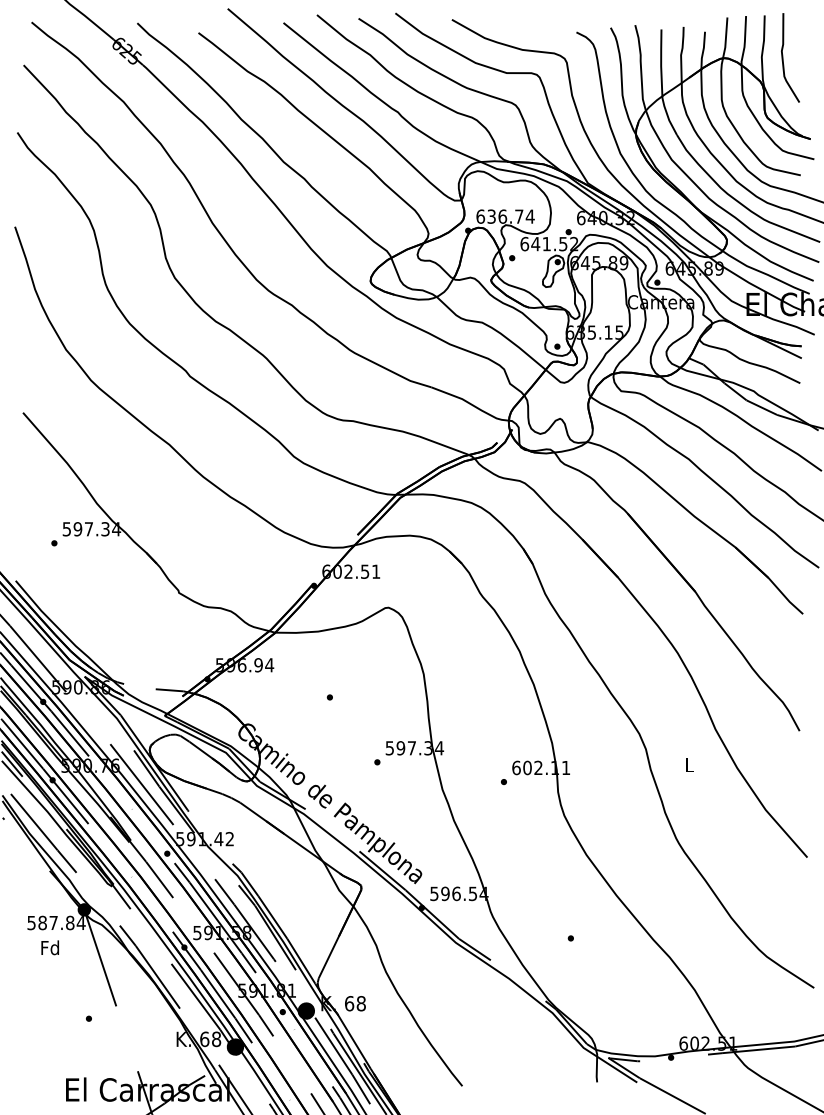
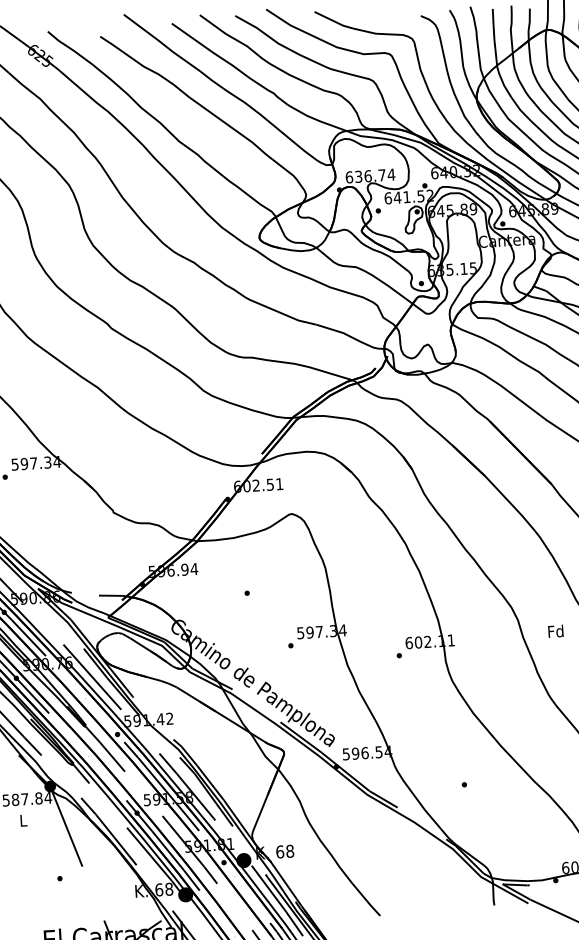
text: (689, 764) -> (555, 630), L -> Fd
text: (49, 947) -> (22, 820), Fd -> L

